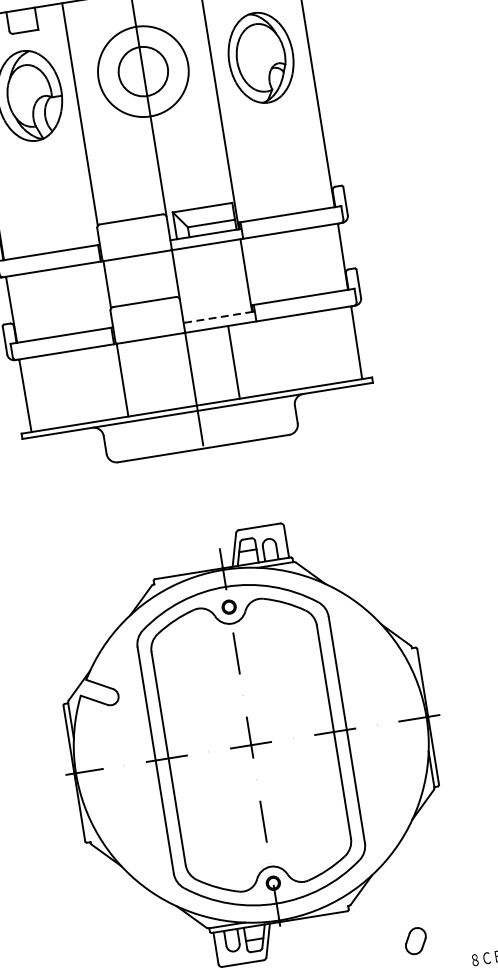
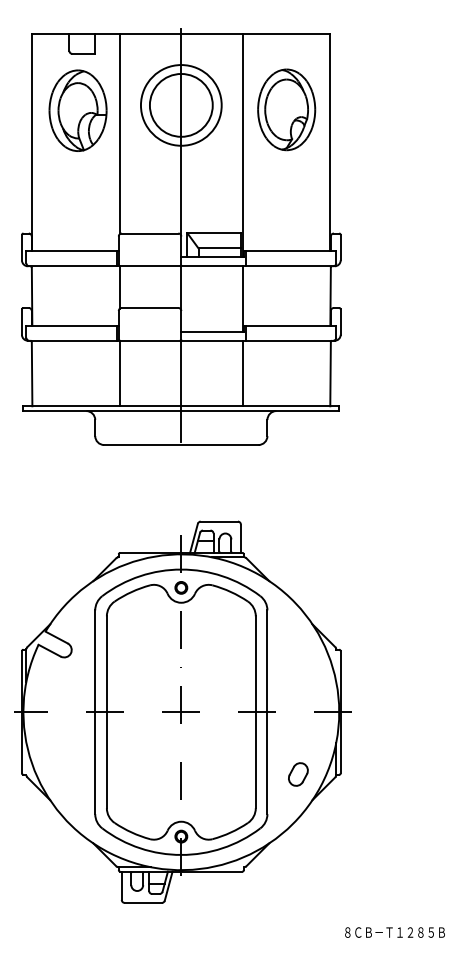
circle: (142, 70) -> (180, 104), size x1.43
line: (218, 317) -> (212, 331), dashed -> solid
line: (234, 362) -> (243, 373), moved
part: (416, 941) -> (298, 774), moved

